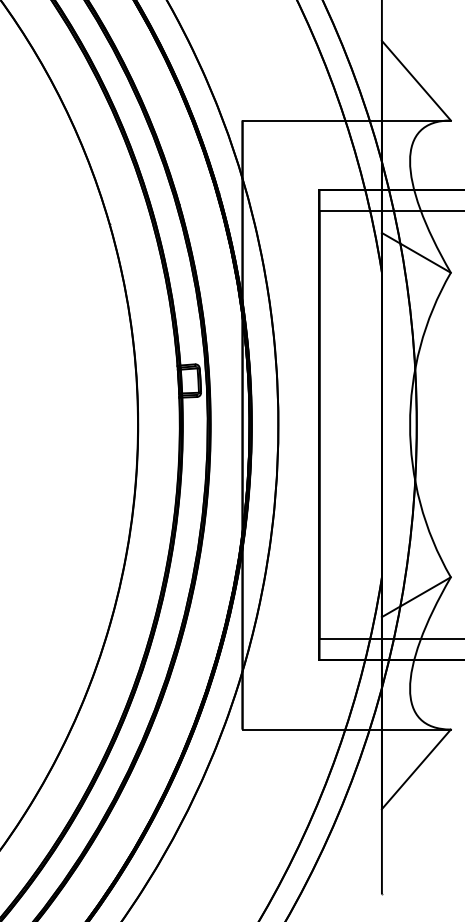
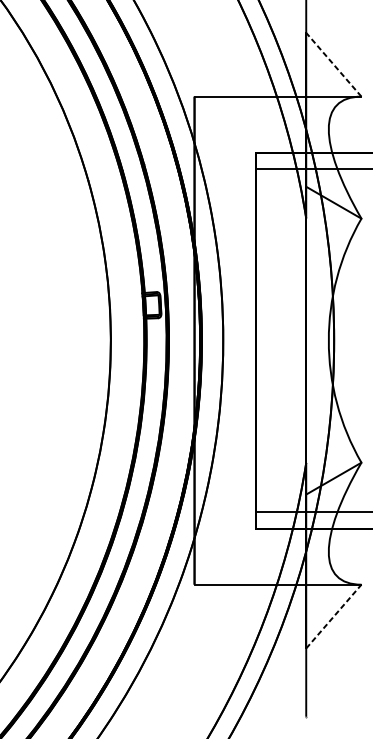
line: (416, 80) -> (333, 64), solid -> dashed
line: (416, 769) -> (333, 616), solid -> dashed

